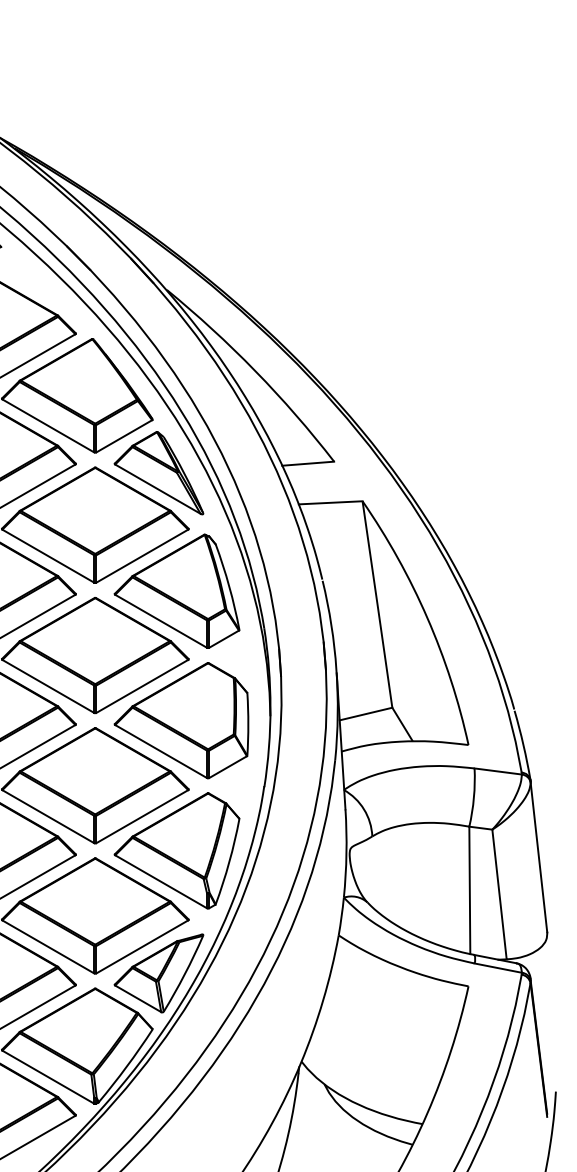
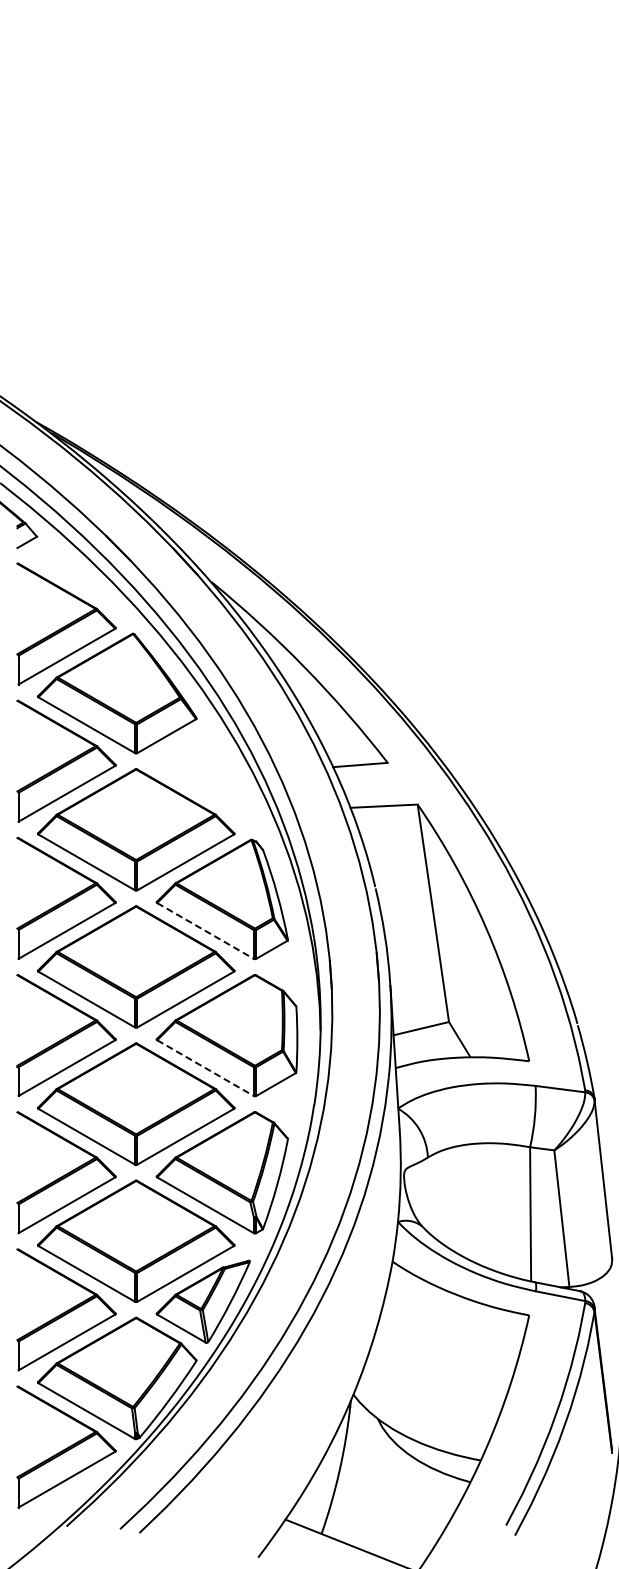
part: (158, 472) -> (202, 774), removed
line: (161, 620) -> (205, 930), solid -> dashed
line: (161, 751) -> (205, 1068), solid -> dashed

